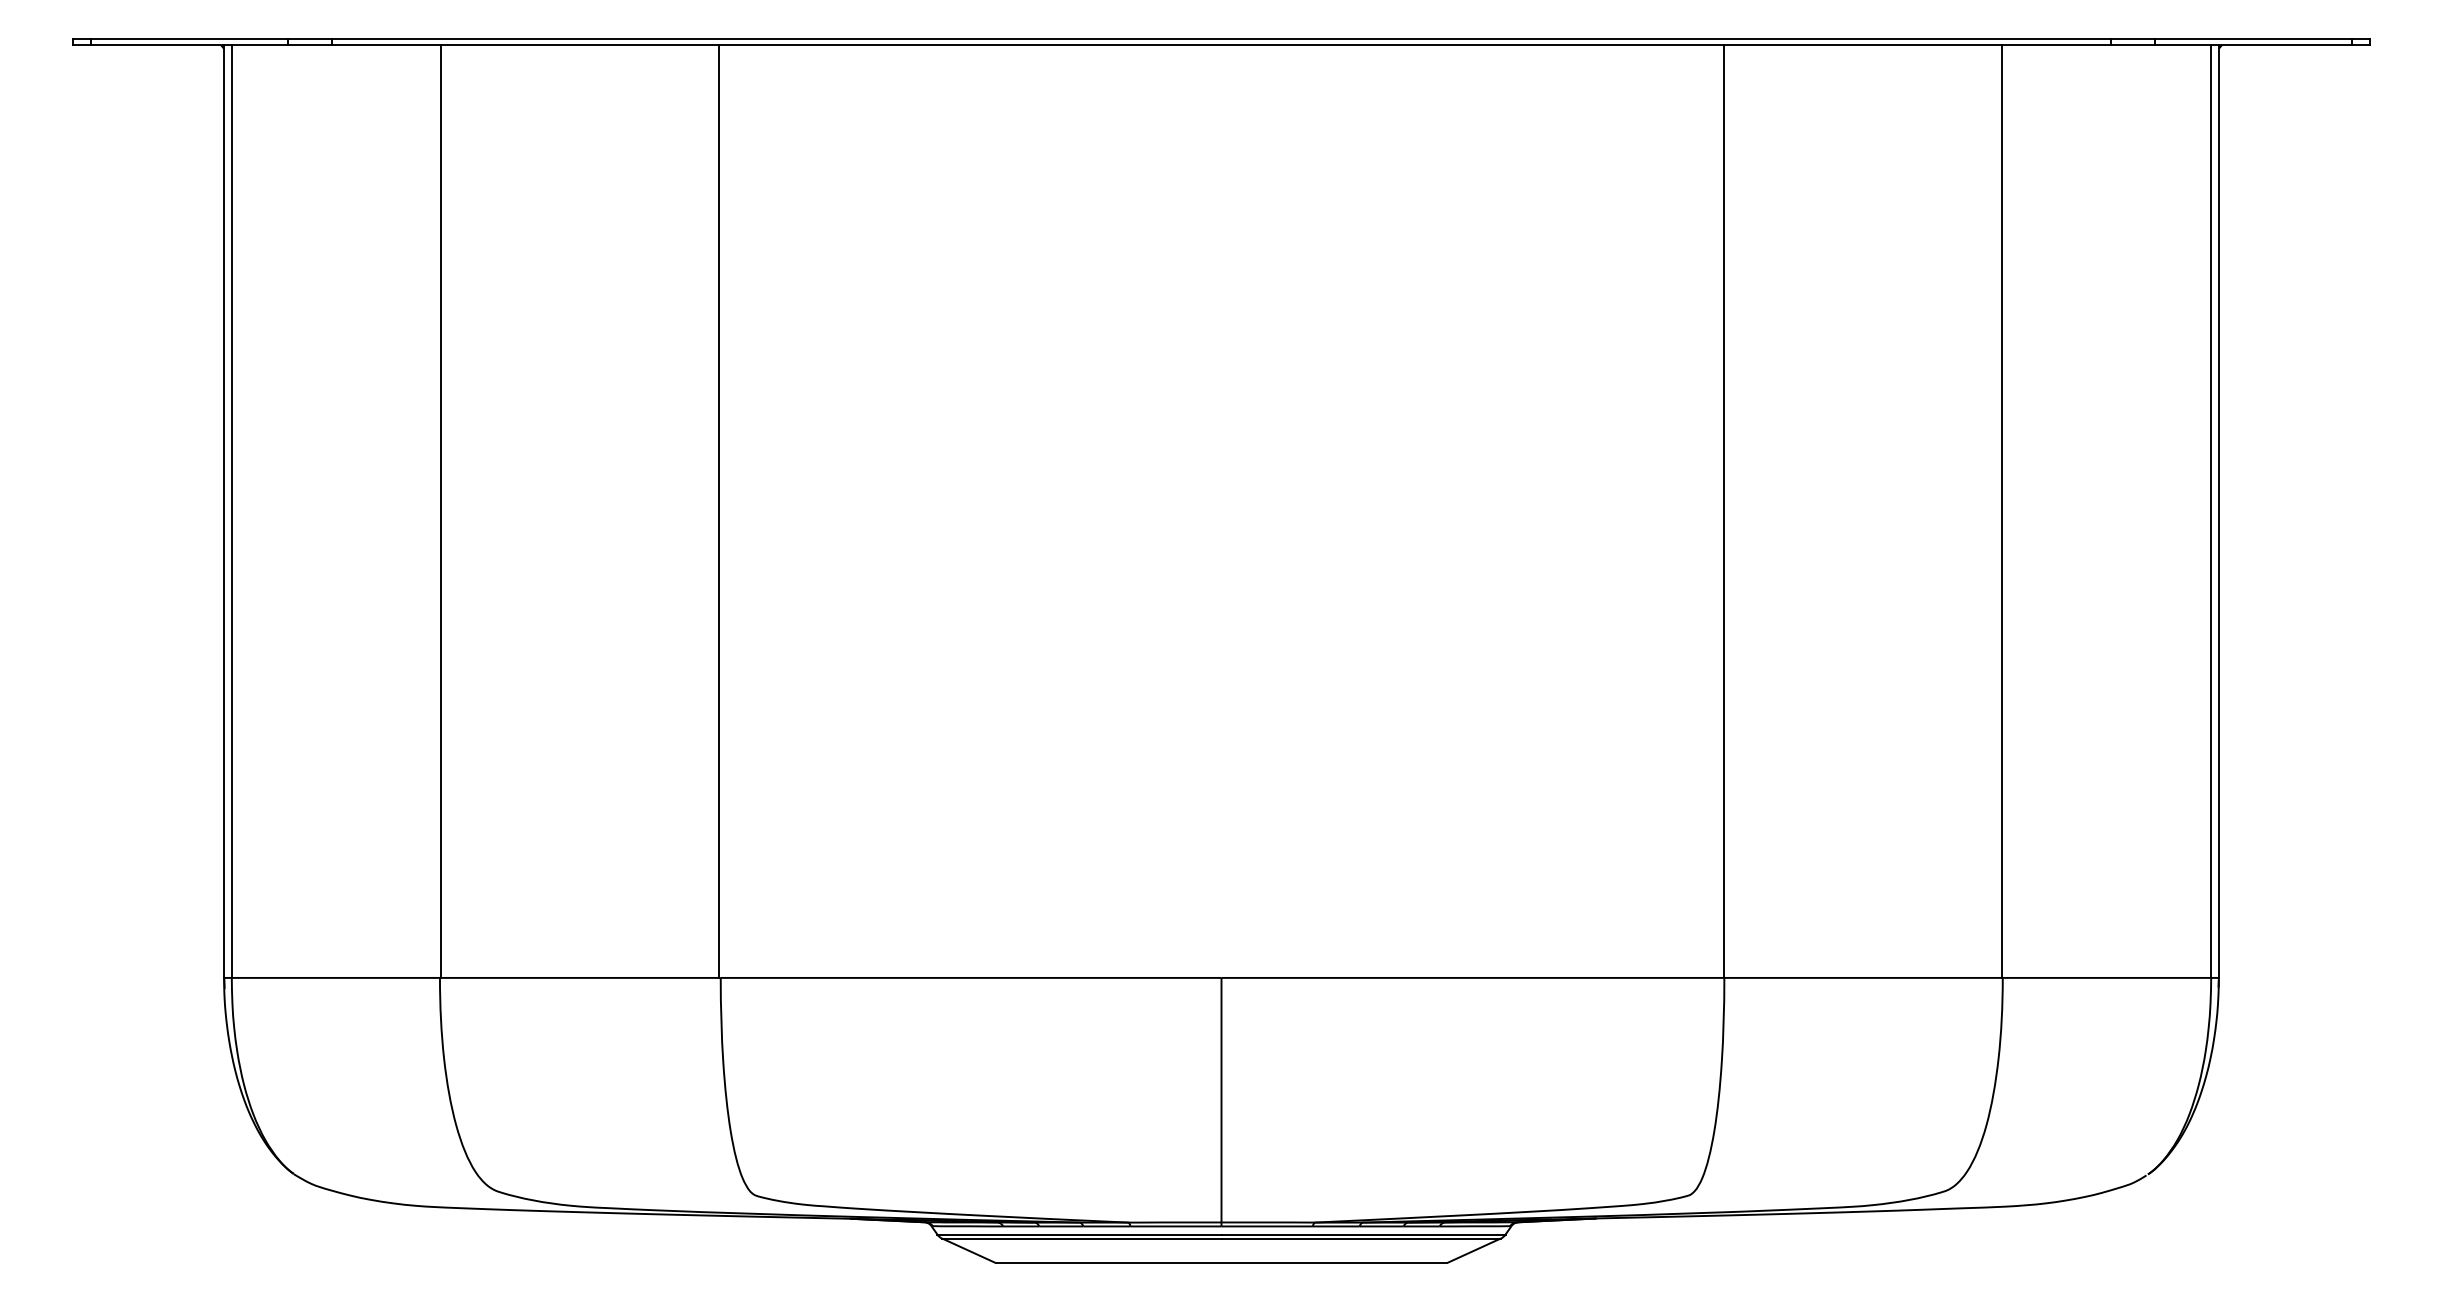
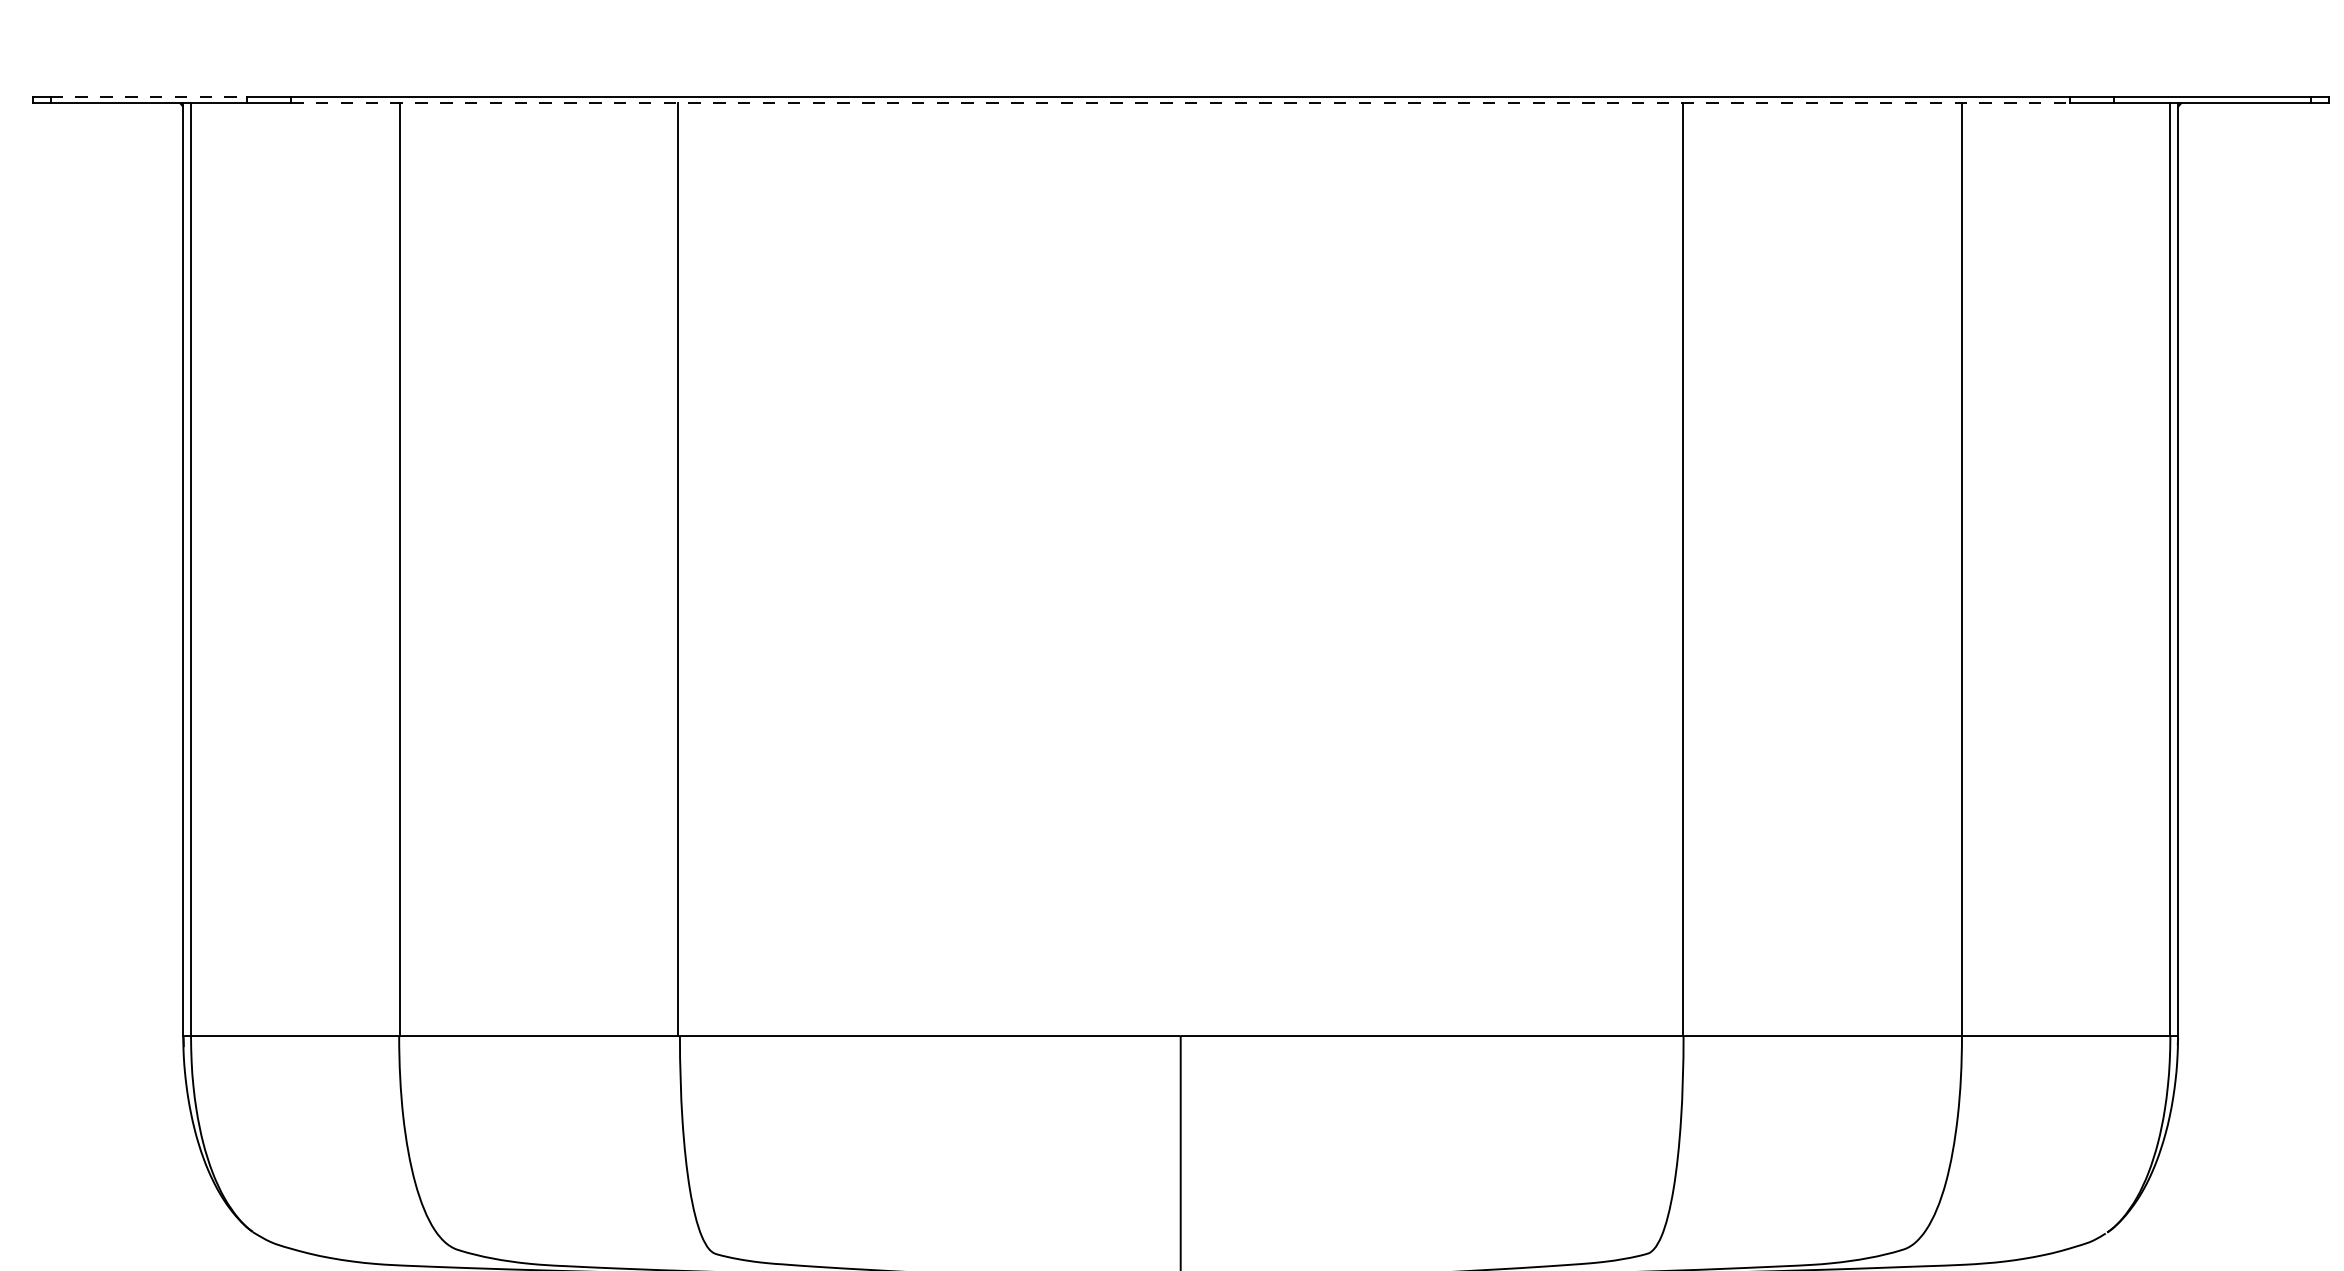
line: (190, 39) -> (149, 97), solid -> dashed
line: (1221, 44) -> (1180, 102), solid -> dashed

